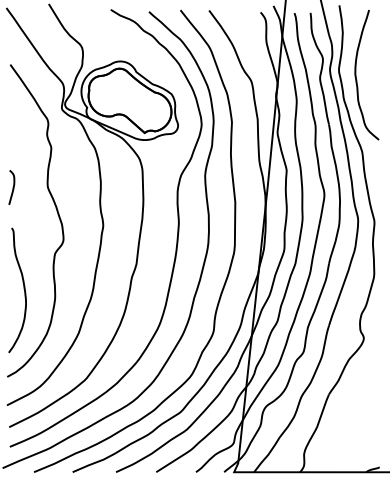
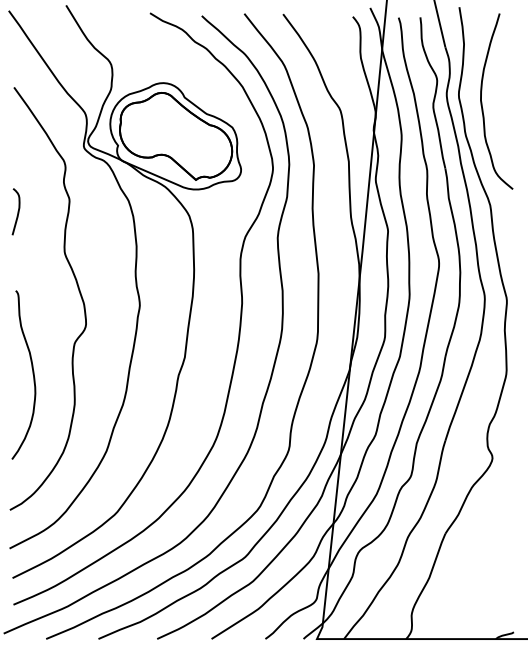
curve: (12, 187) -> (17, 211), moved
curve: (23, 290) -> (32, 374), moved

